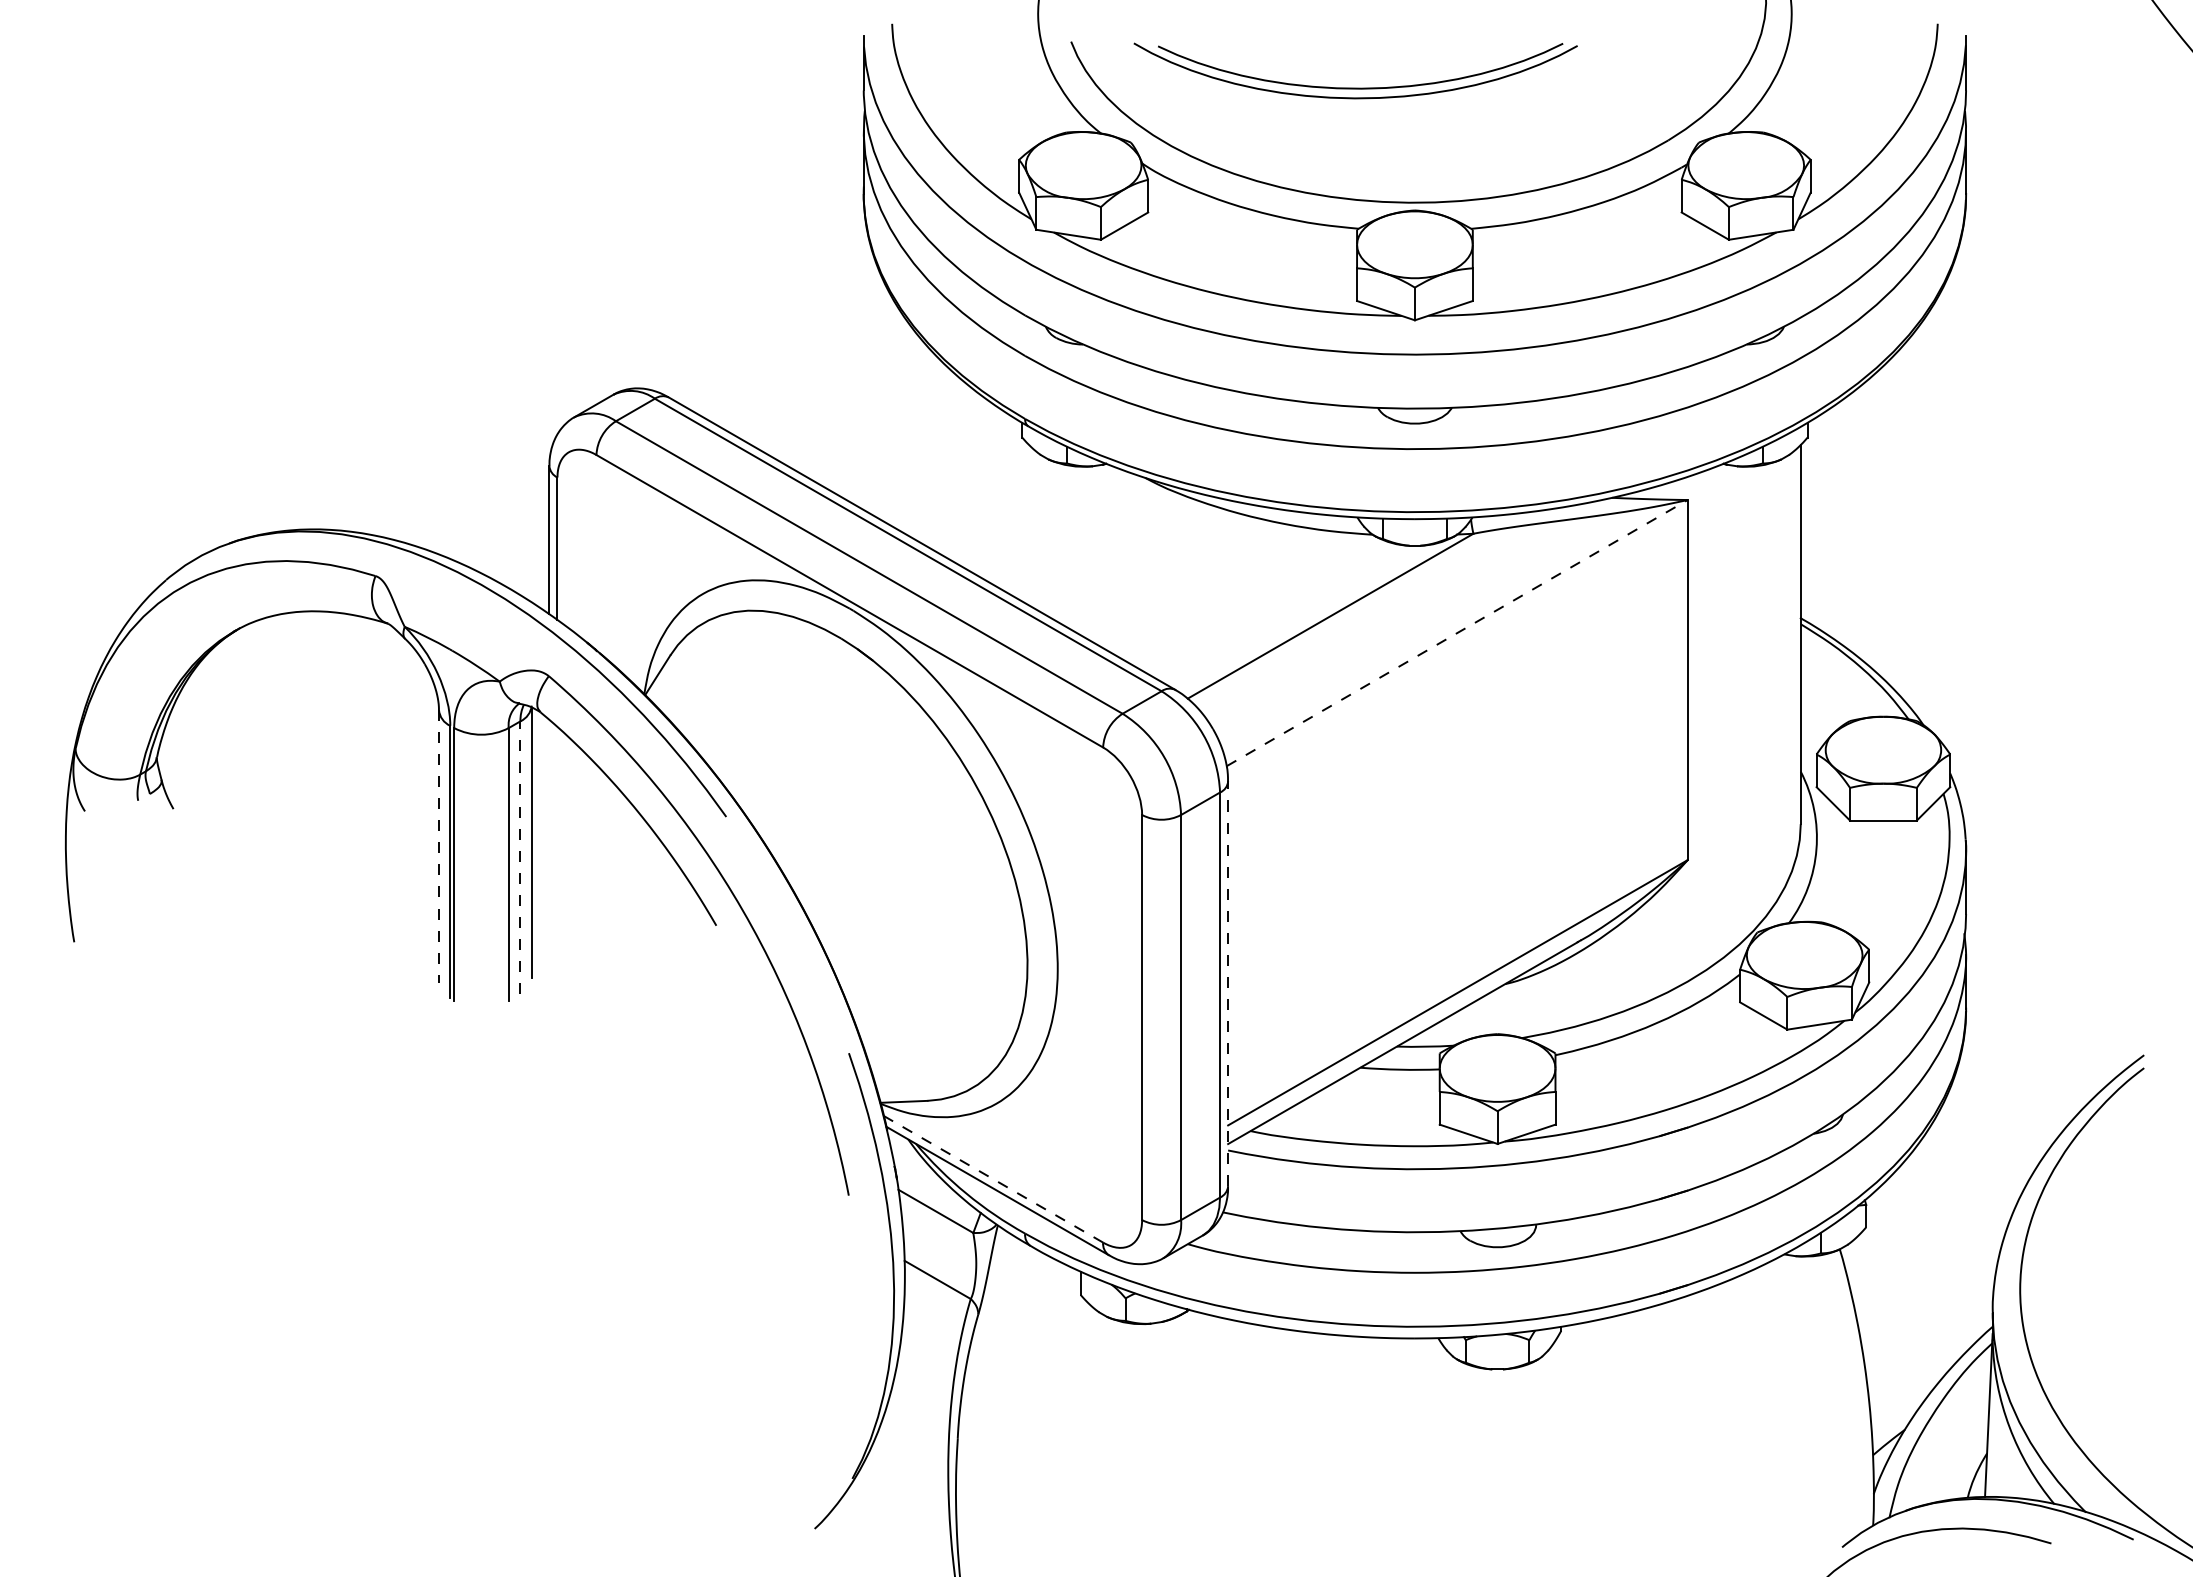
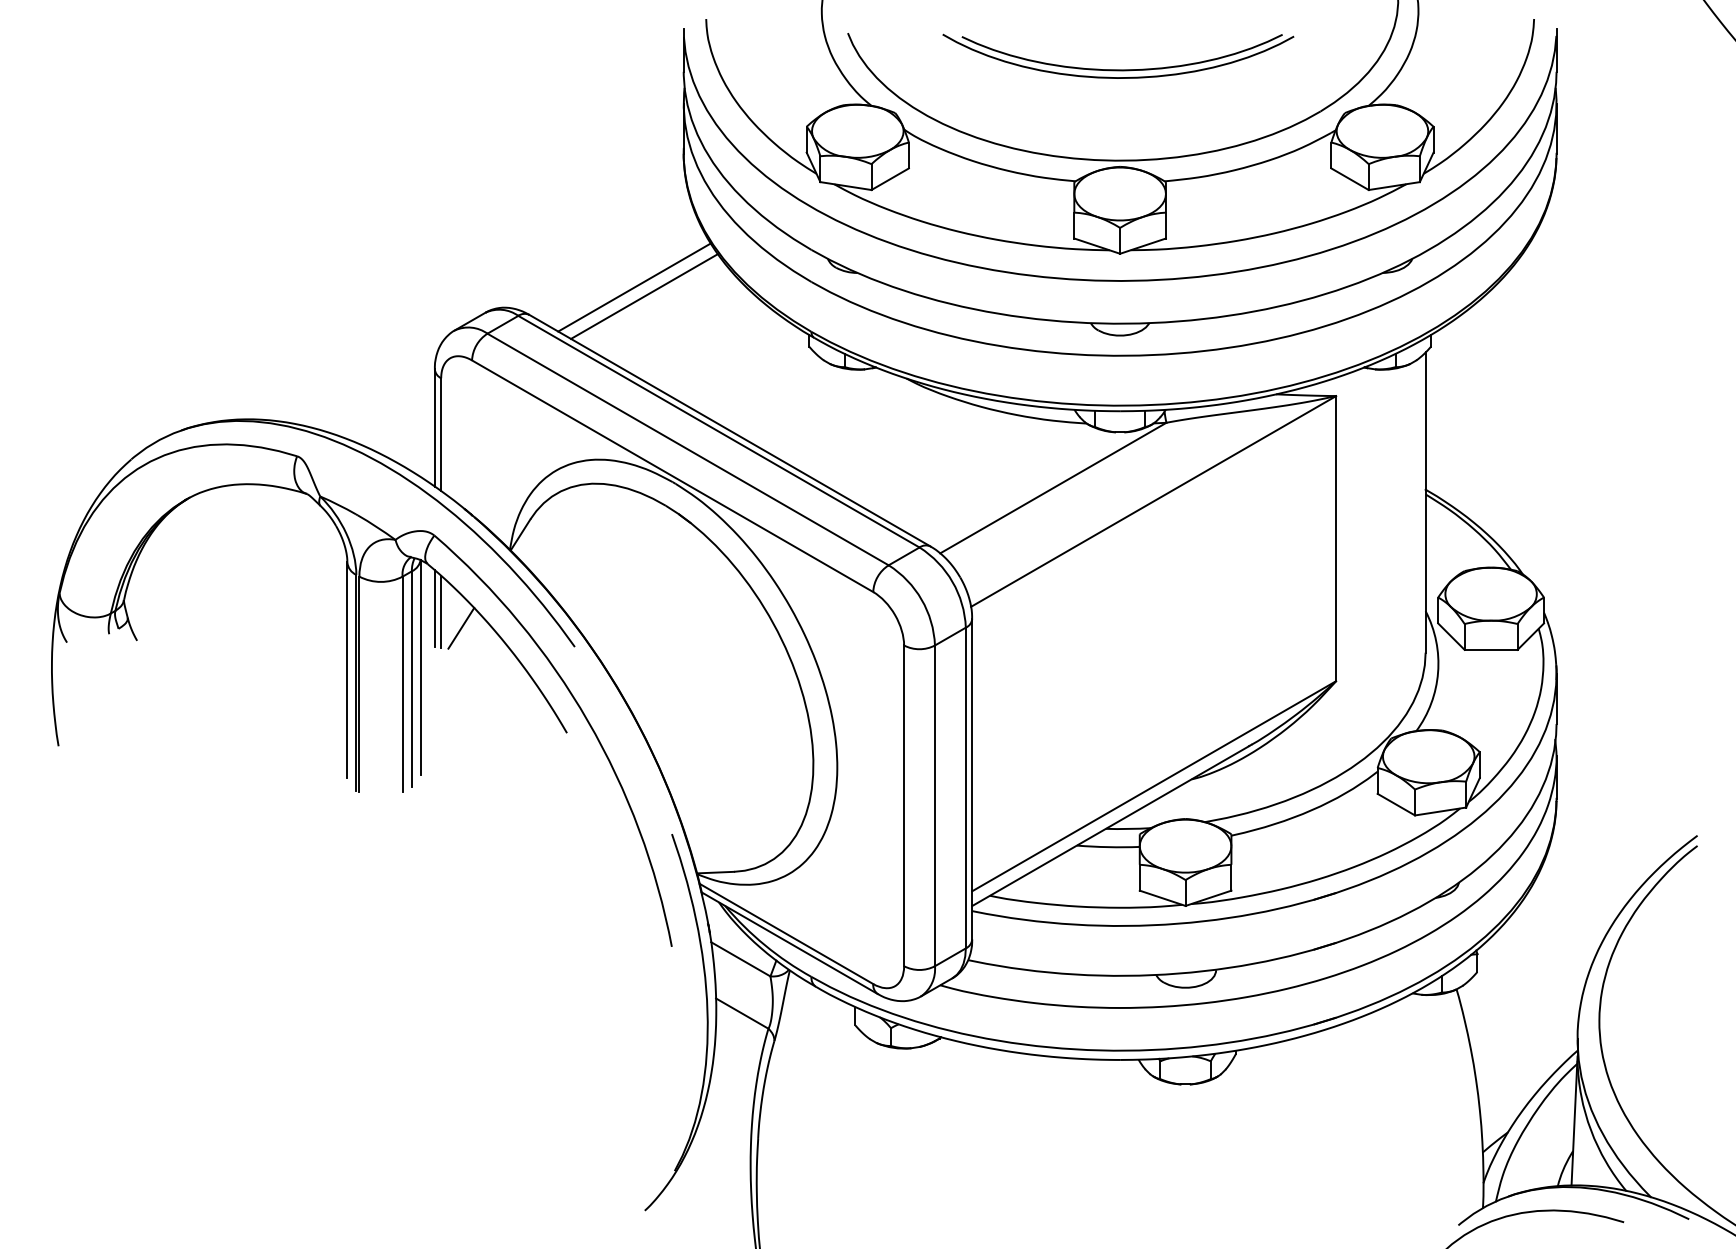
part: (1355, 87) -> (1118, 69), moved
line: (801, 362) -> (634, 287), added
line: (813, 373) -> (643, 295), added
line: (1457, 632) -> (1153, 500), dashed -> solid
line: (549, 767) -> (434, 607), added
line: (557, 772) -> (441, 611), added
line: (582, 793) -> (461, 628), added
line: (439, 846) -> (347, 670), dashed -> solid
line: (520, 857) -> (411, 679), dashed -> solid
line: (1228, 983) -> (972, 778), dashed -> solid
line: (993, 1179) -> (786, 934), dashed -> solid

